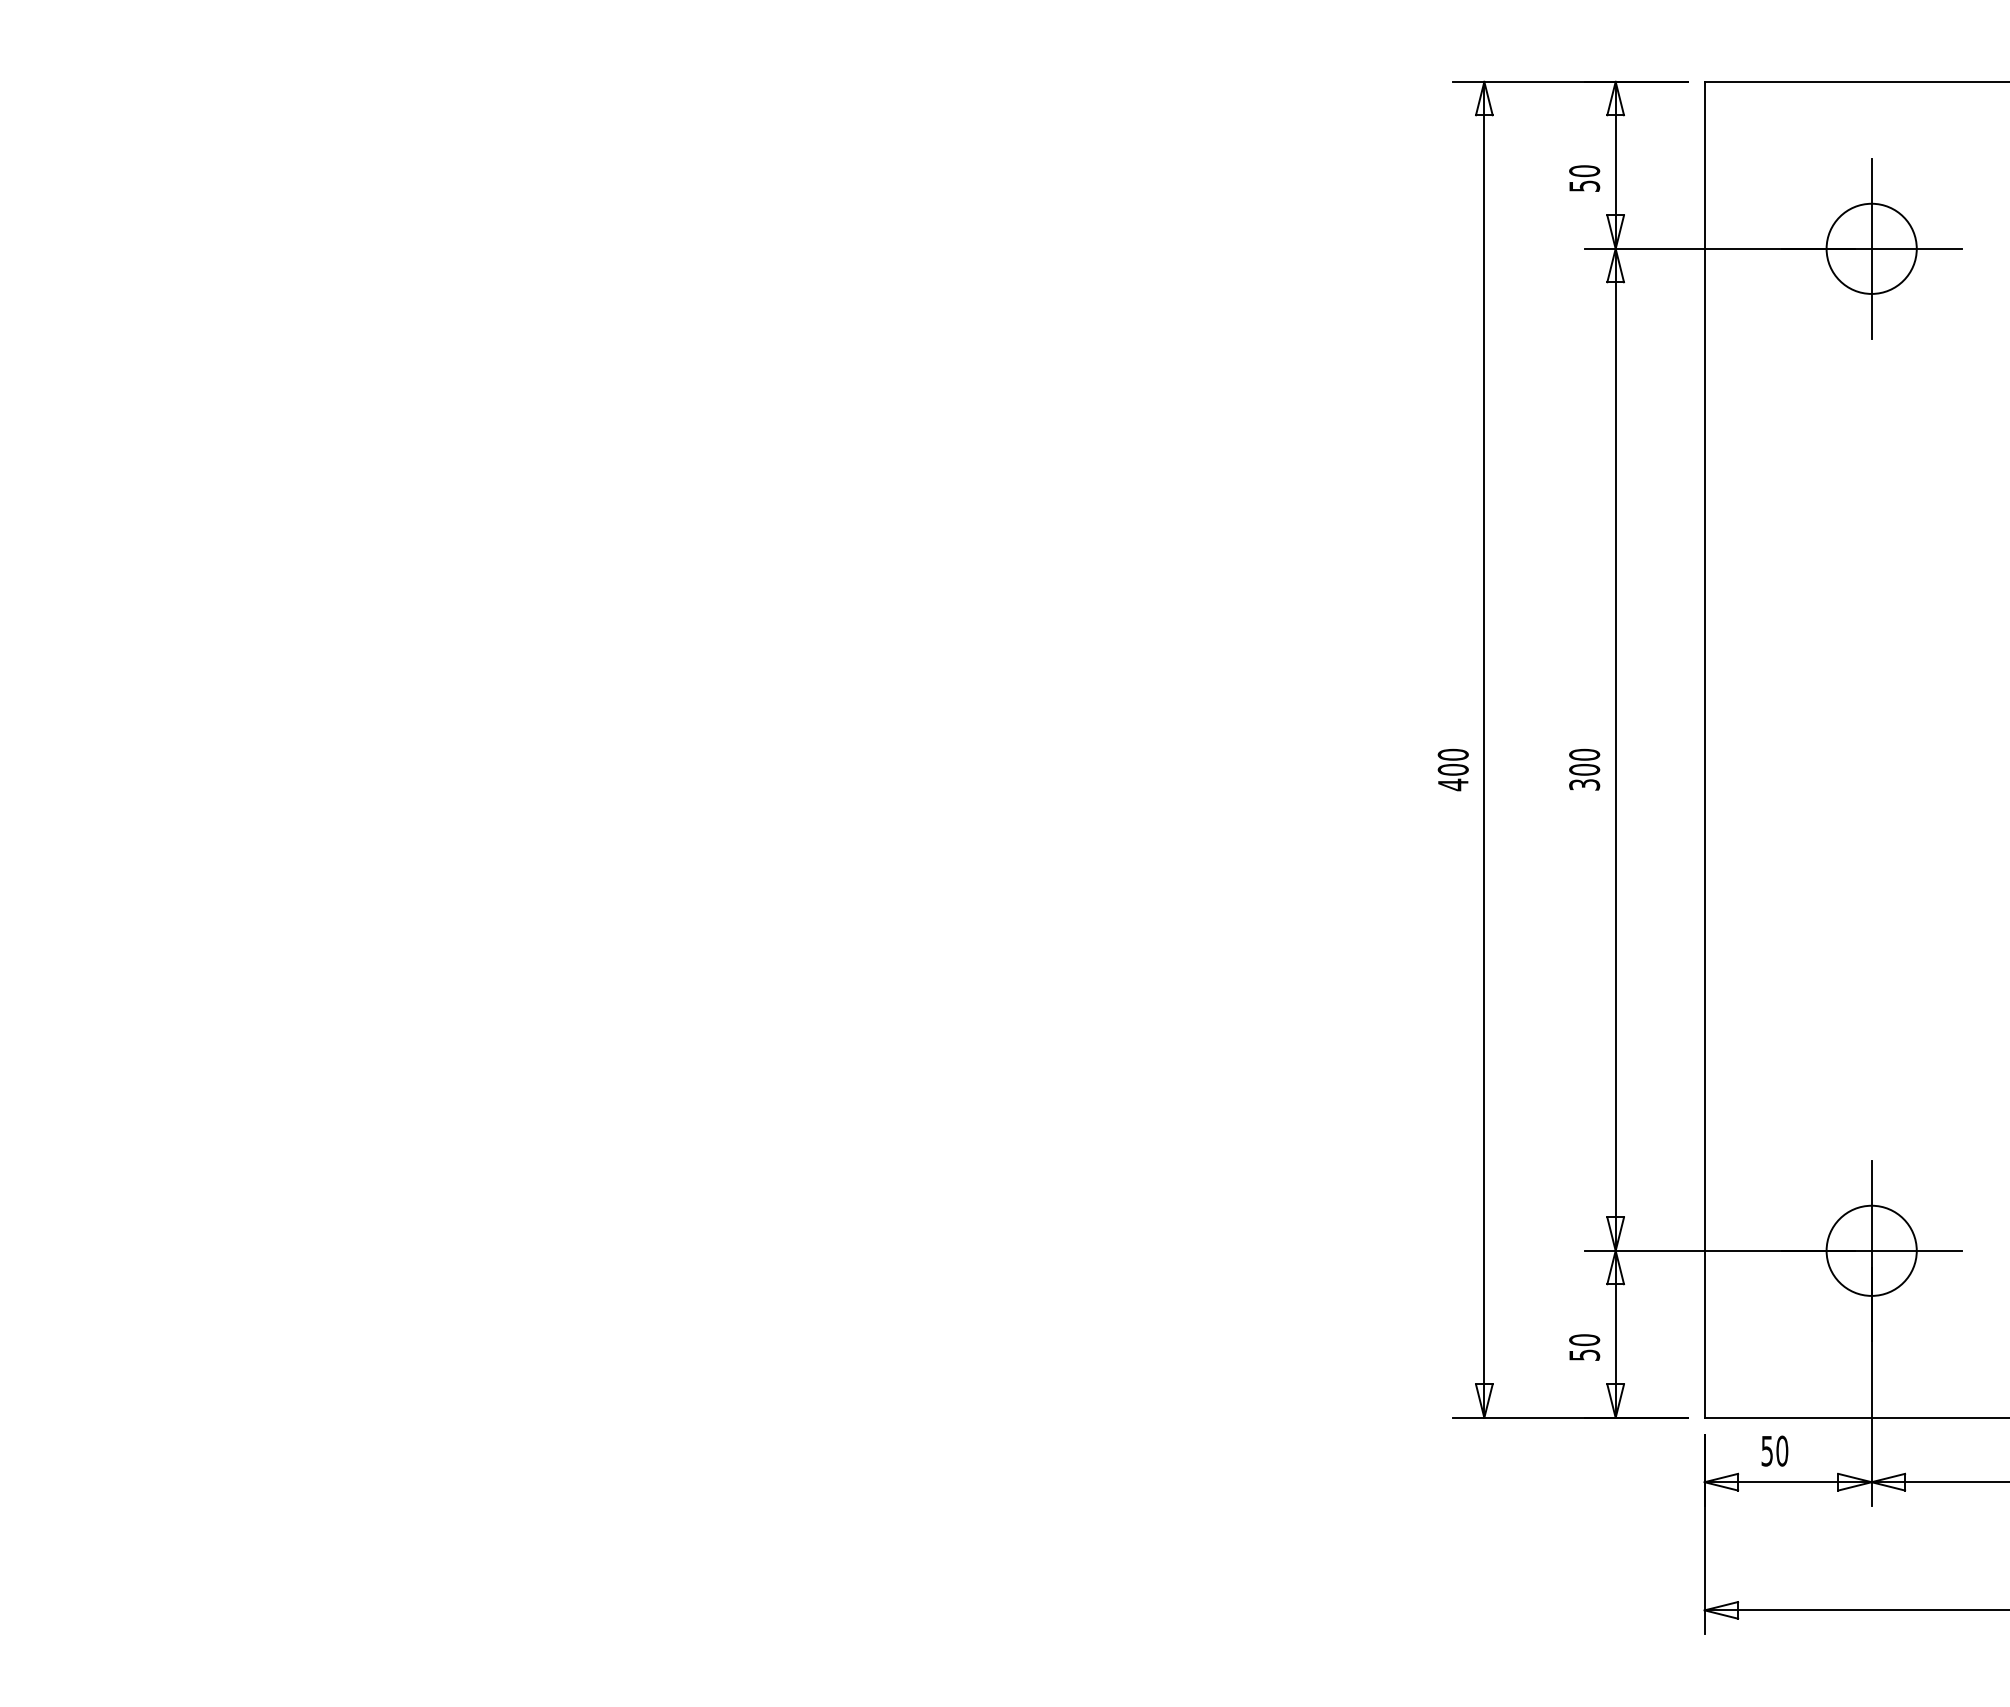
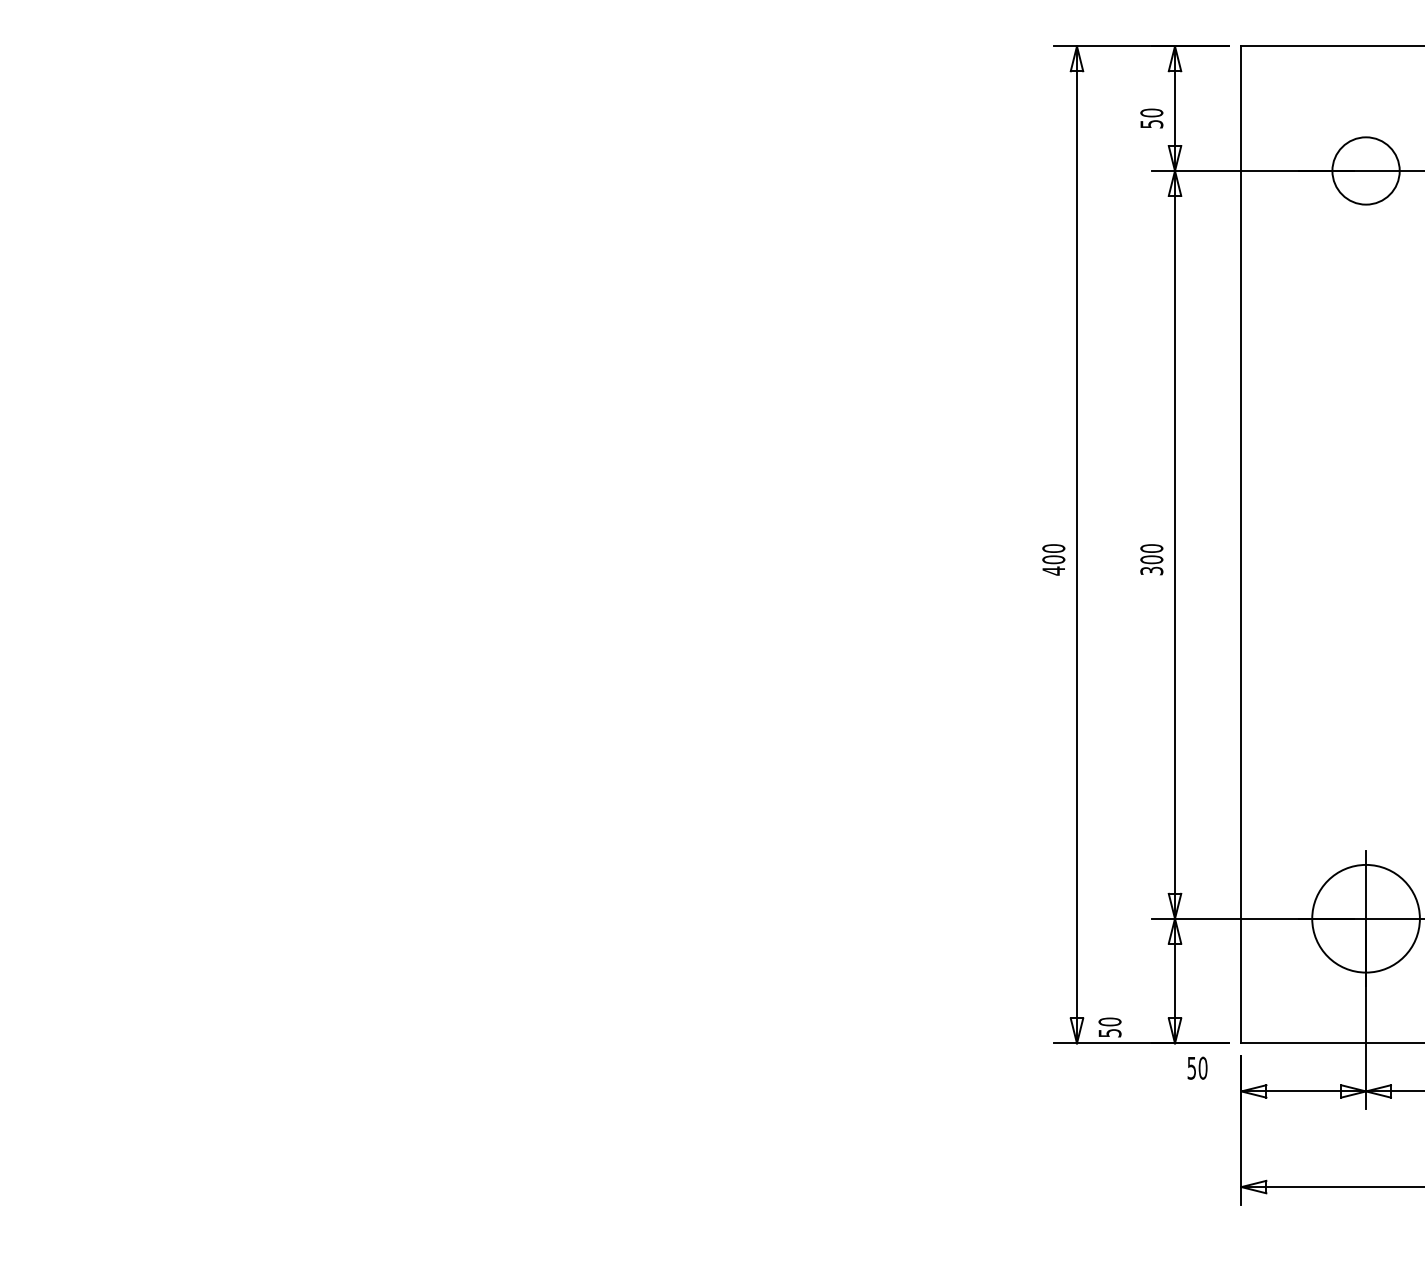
line: (1871, 248) -> (1365, 170), removed
circle: (1871, 1250) -> (1365, 918), size x1.6
text: (1584, 1347) -> (1109, 1027), moved
text: (1774, 1450) -> (1197, 1067), moved

